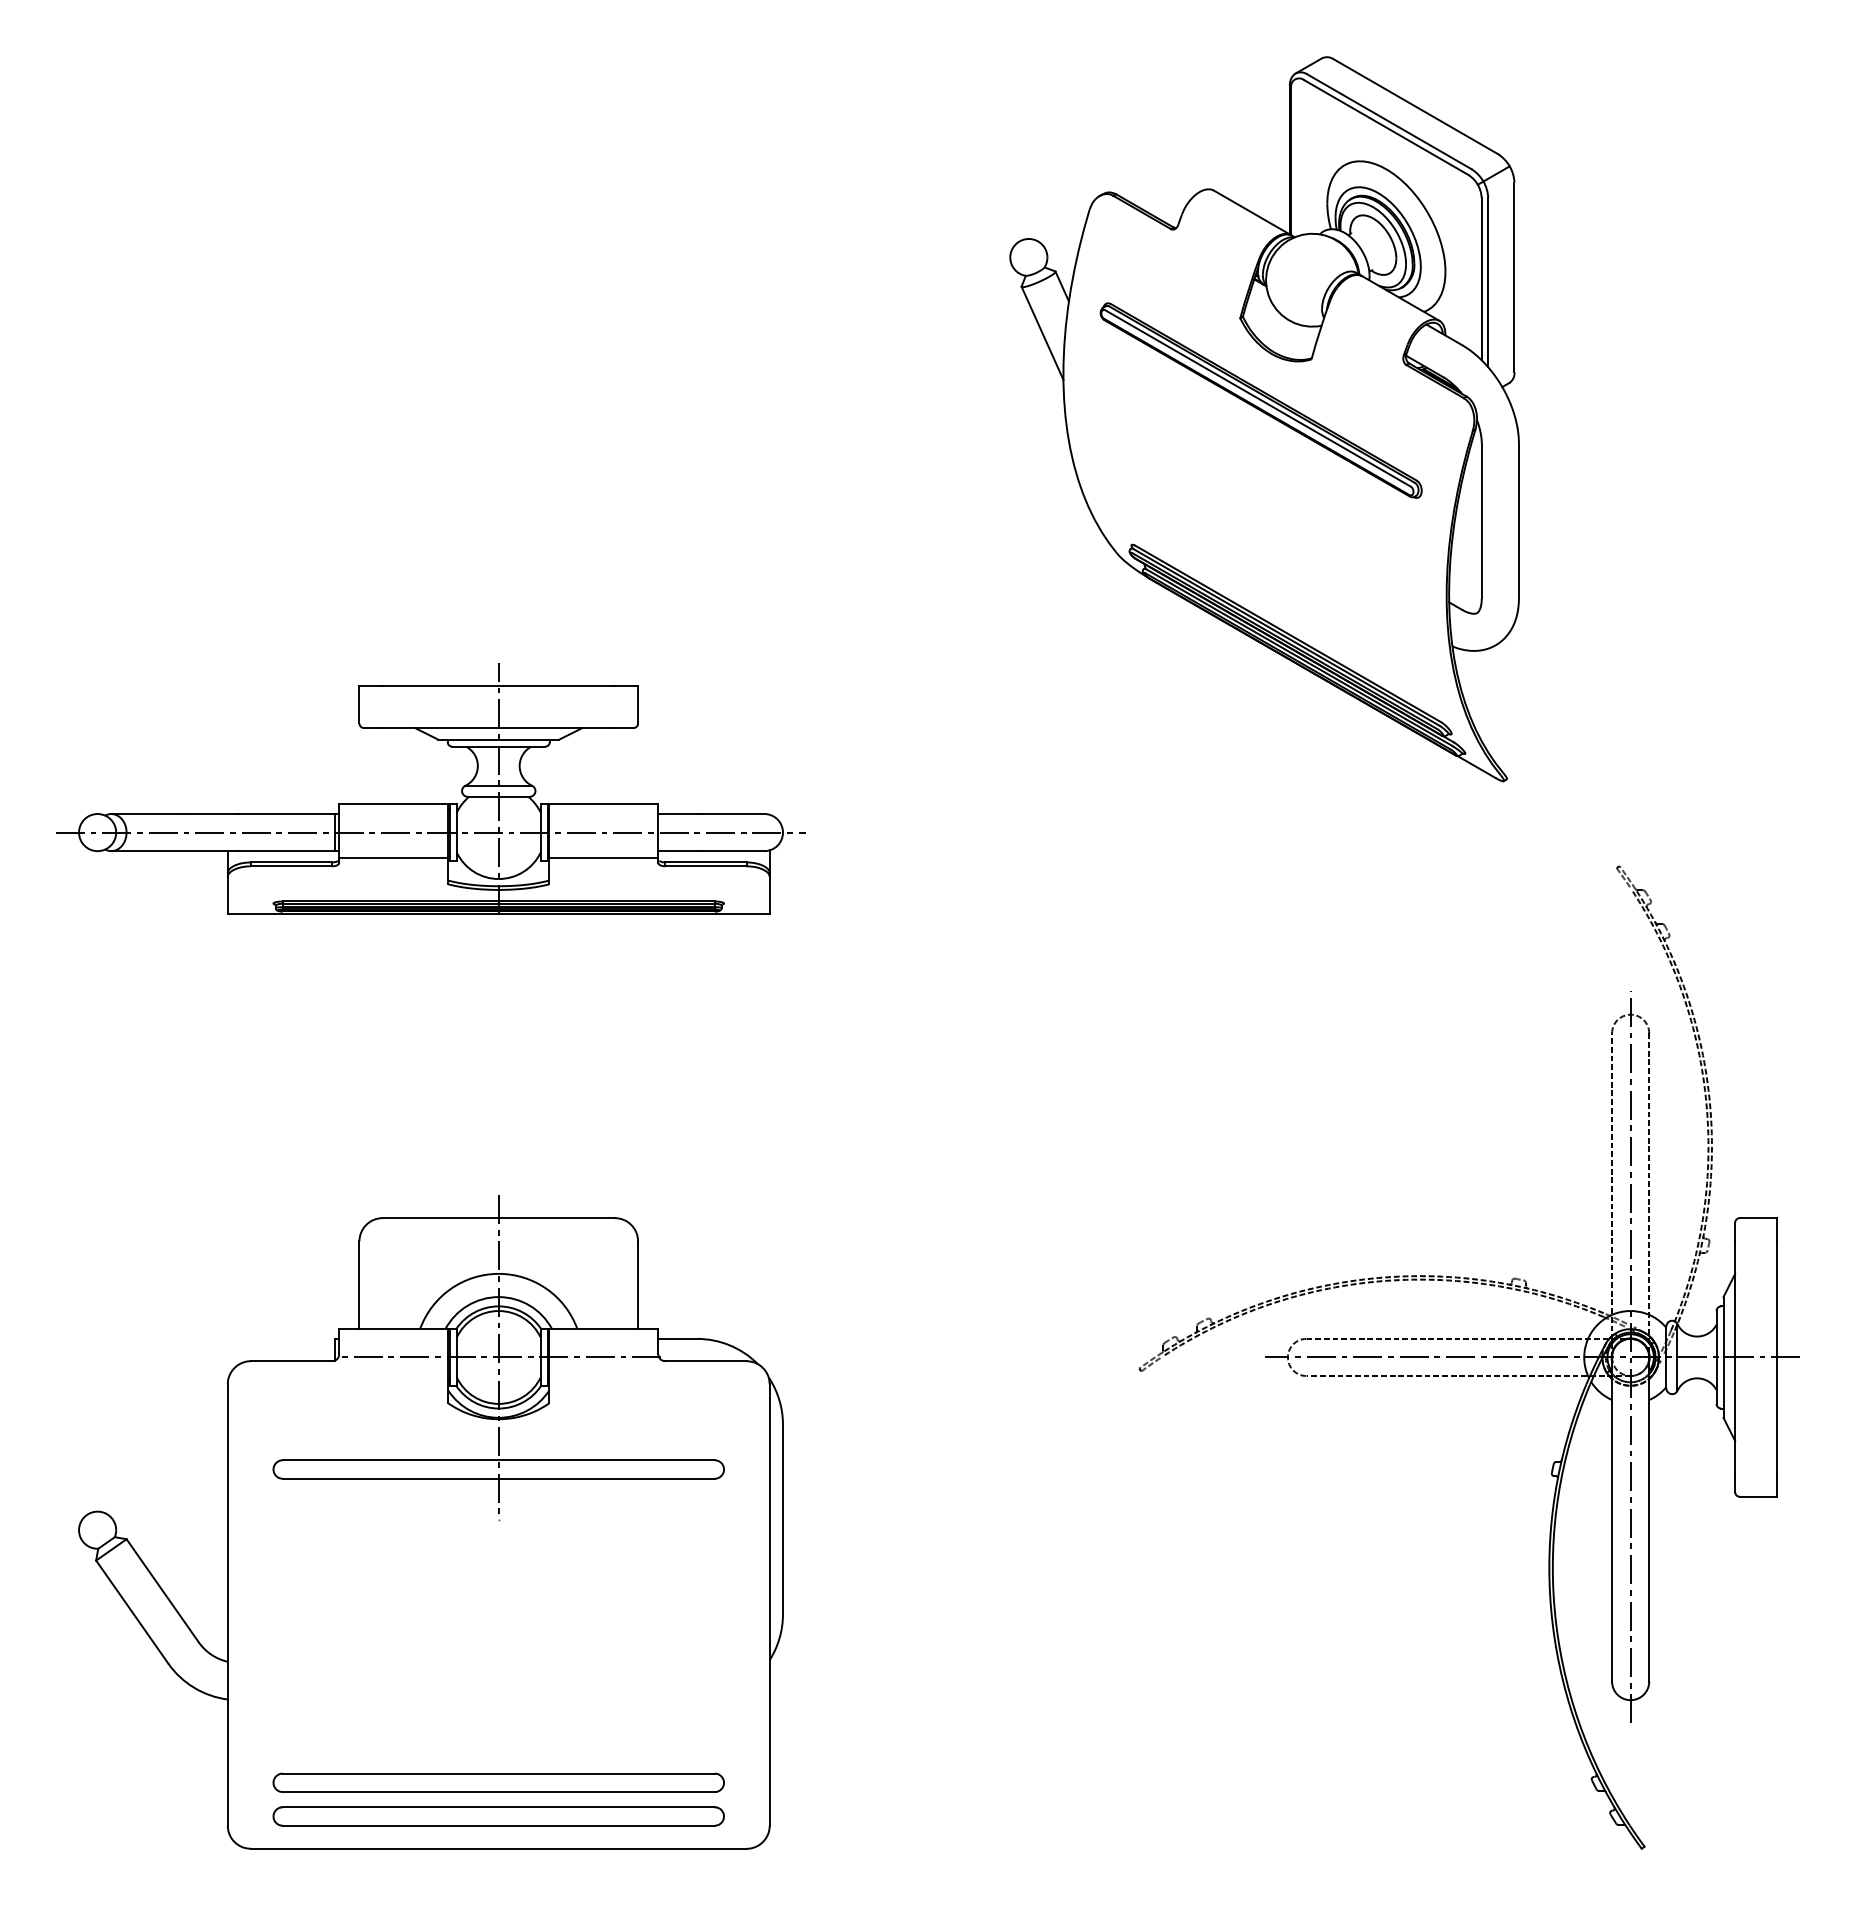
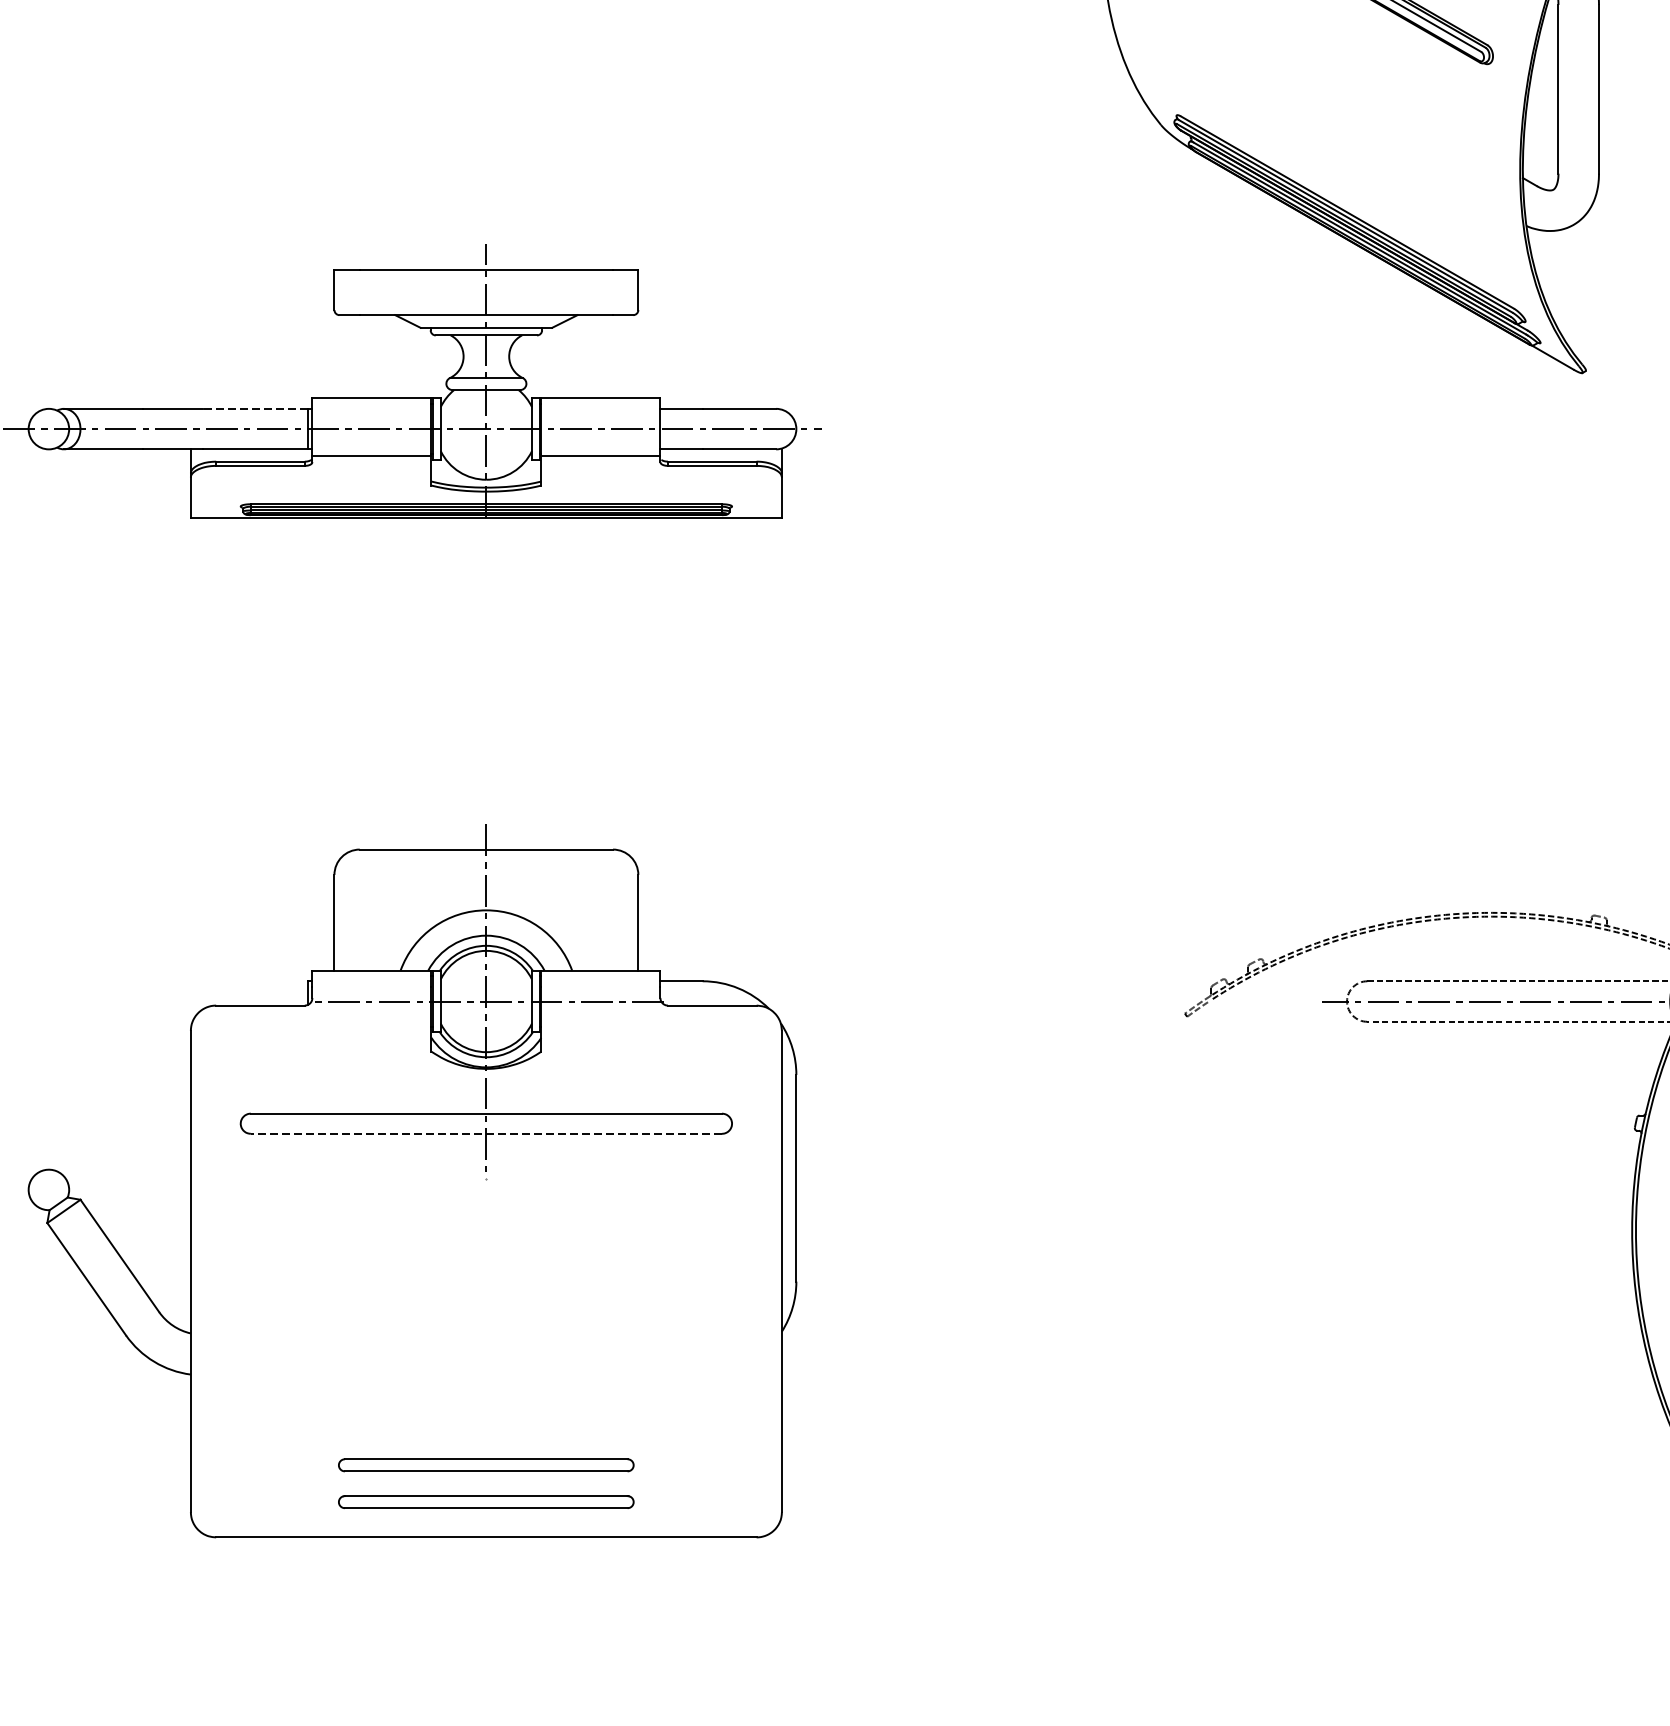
line: (286, 814) -> (254, 409), solid -> dashed
line: (498, 1478) -> (486, 1133), solid -> dashed
part: (498, 1782) -> (486, 1465), size x0.6
part: (498, 1816) -> (486, 1502), size x0.6

